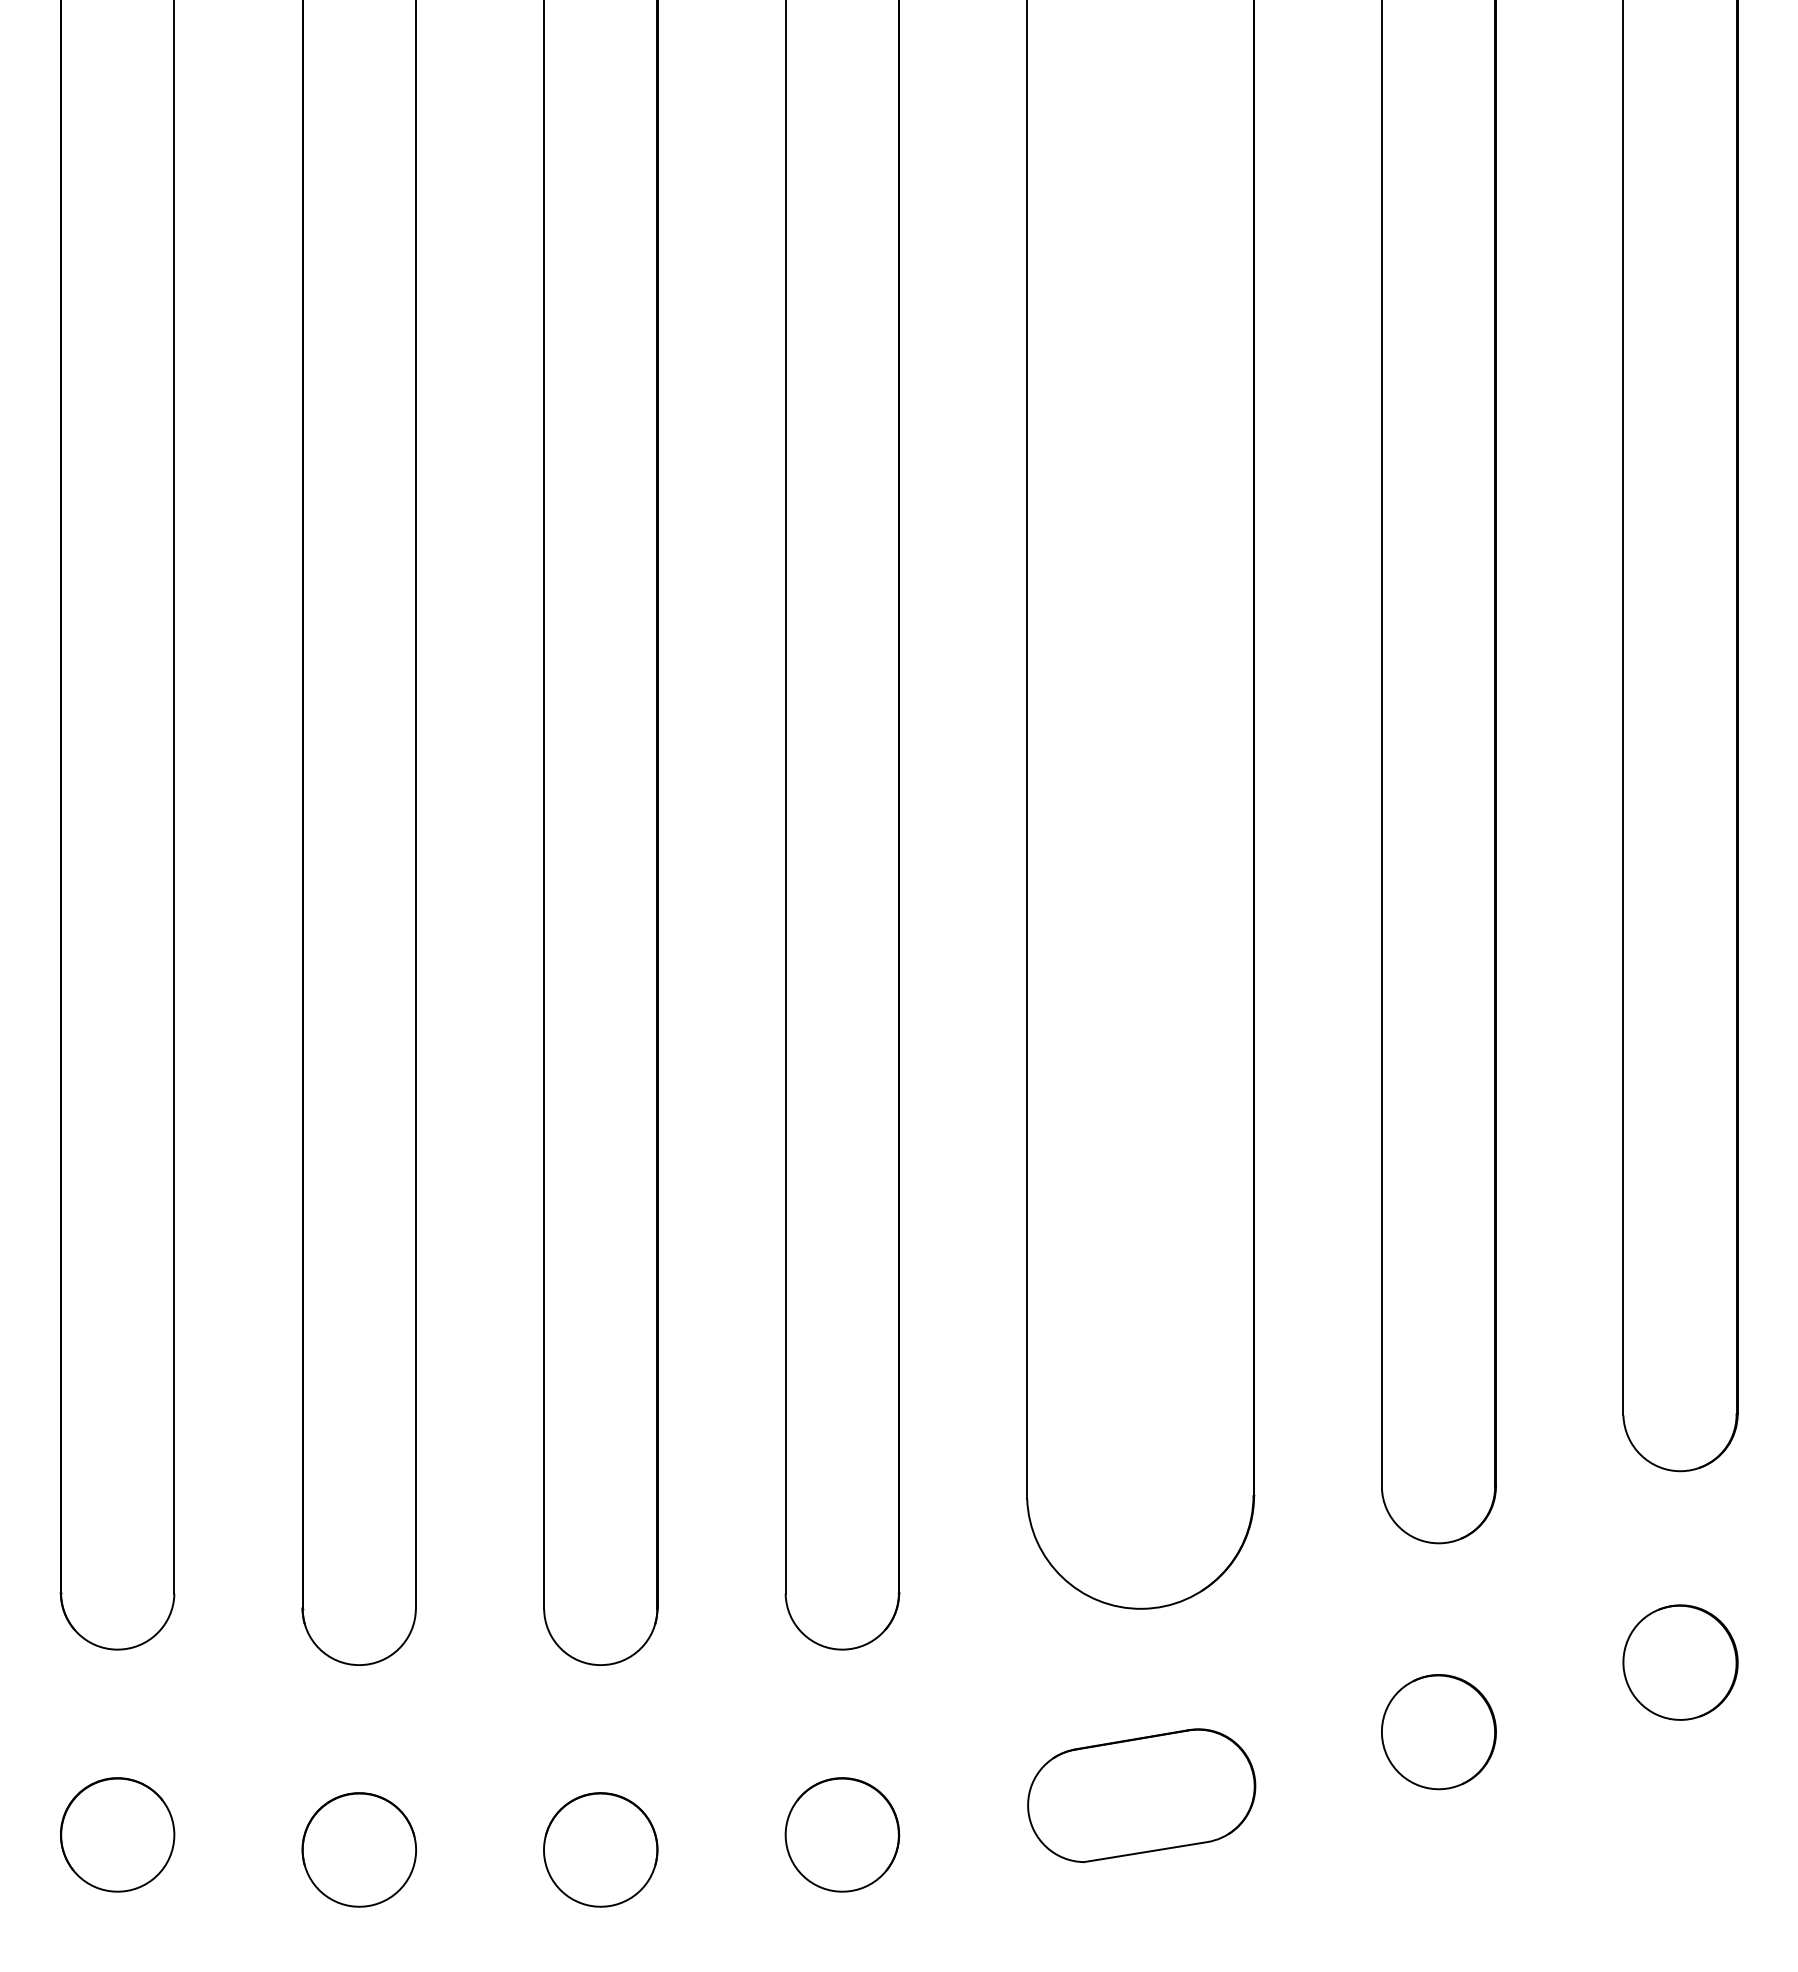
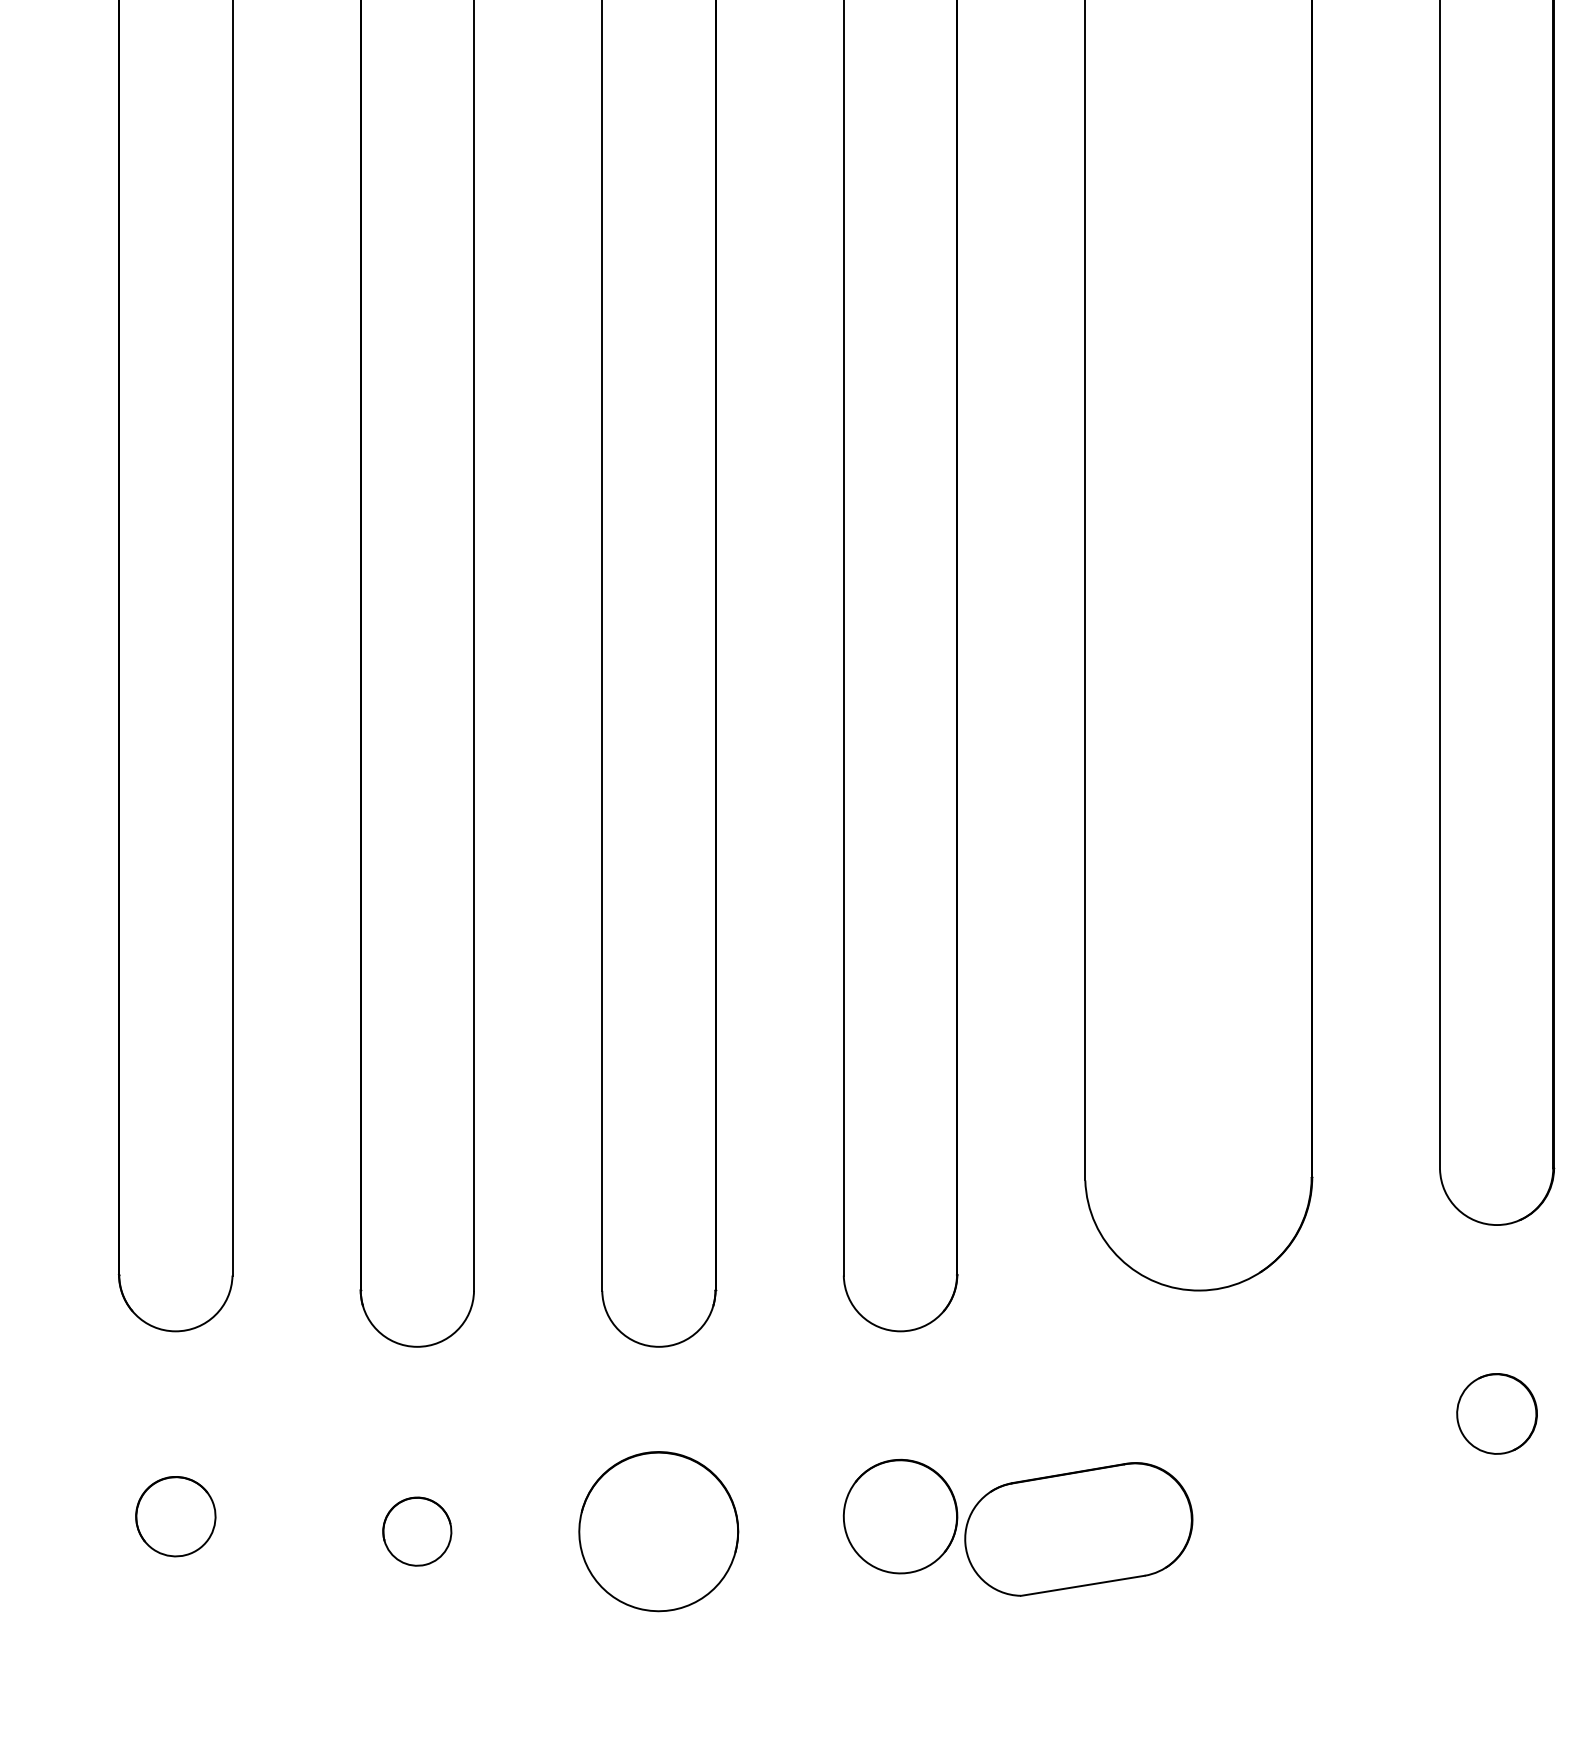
part: (1438, 1732) -> (1496, 1414), size x0.7
part: (1141, 1795) -> (1078, 1529), moved
part: (117, 1834) -> (175, 1516), size x0.7
part: (358, 1849) -> (416, 1531), size x0.6
part: (600, 1849) -> (658, 1531), size x1.4

